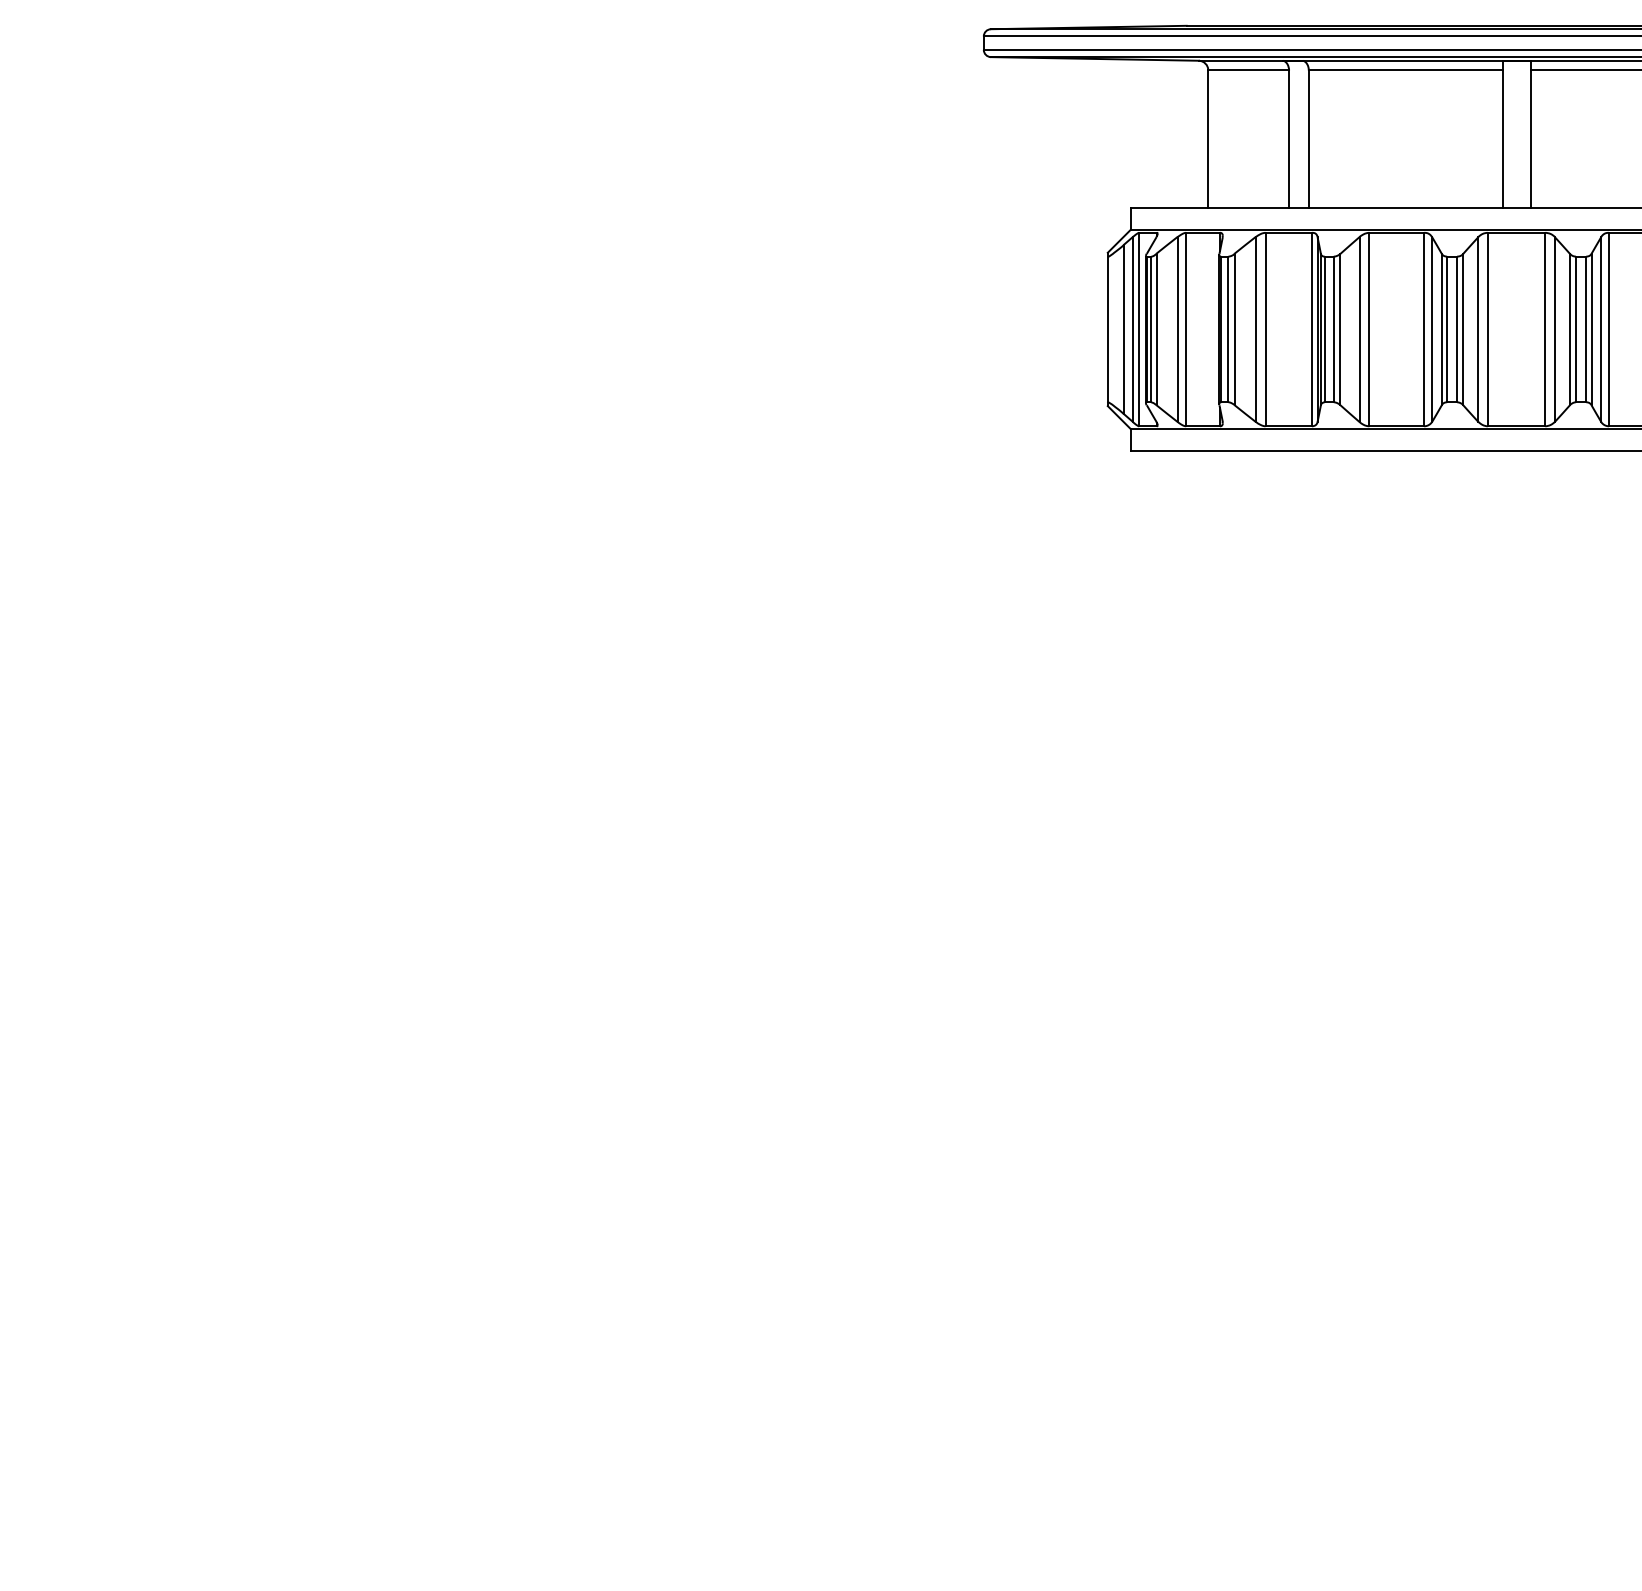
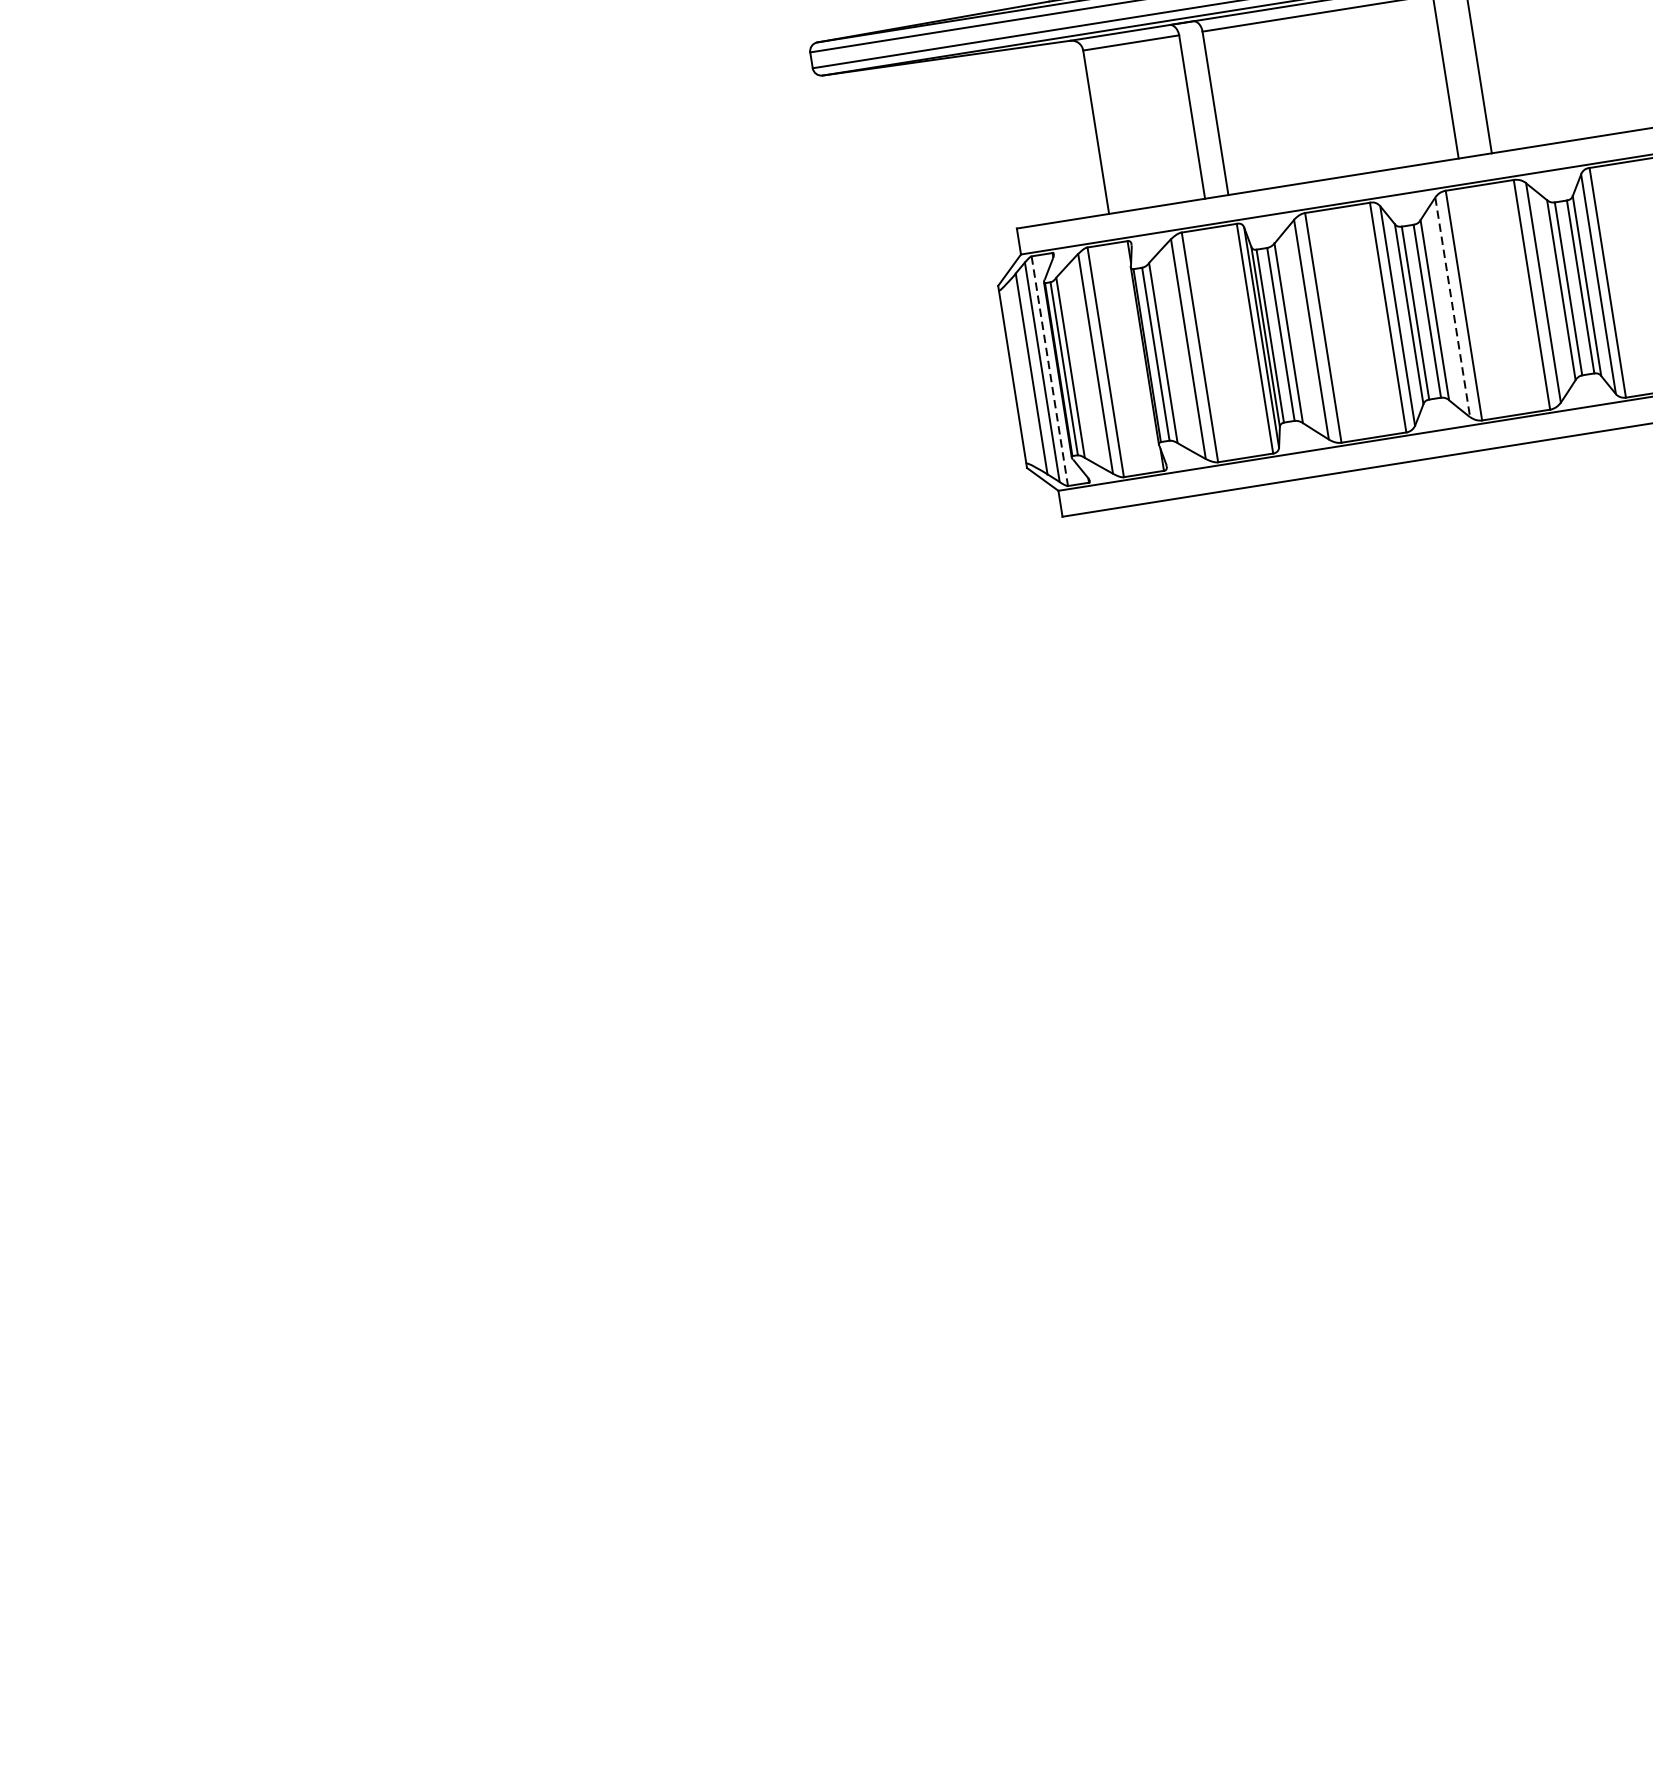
line: (1139, 329) -> (1050, 371), solid -> dashed
line: (1478, 329) -> (1452, 307), solid -> dashed

